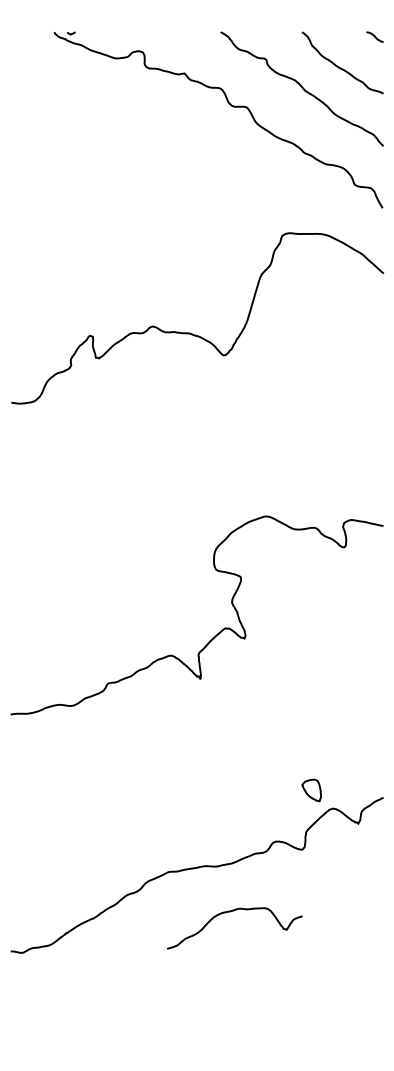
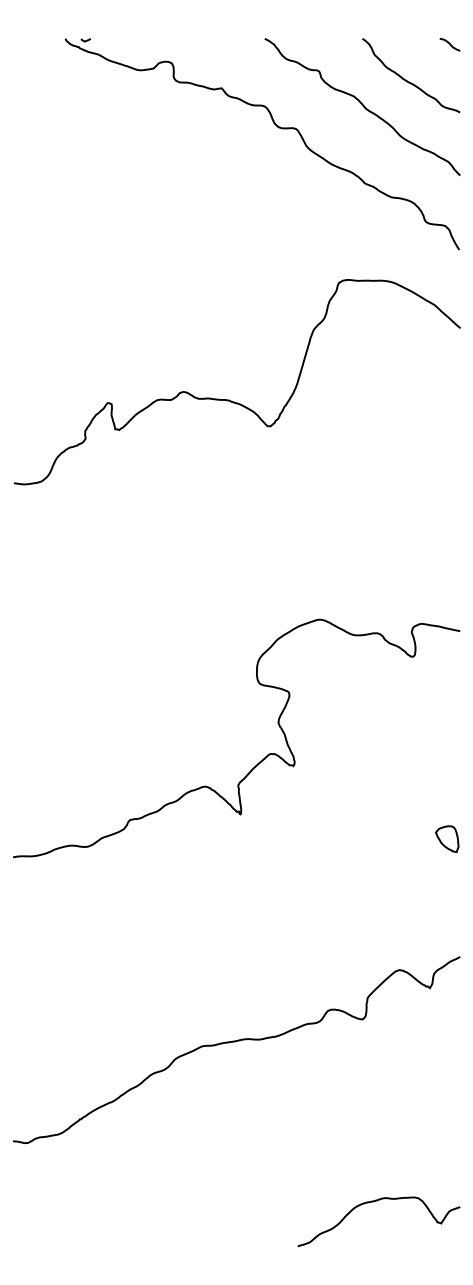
part: (311, 790) -> (447, 839), moved
curve: (230, 912) -> (373, 1202), moved

